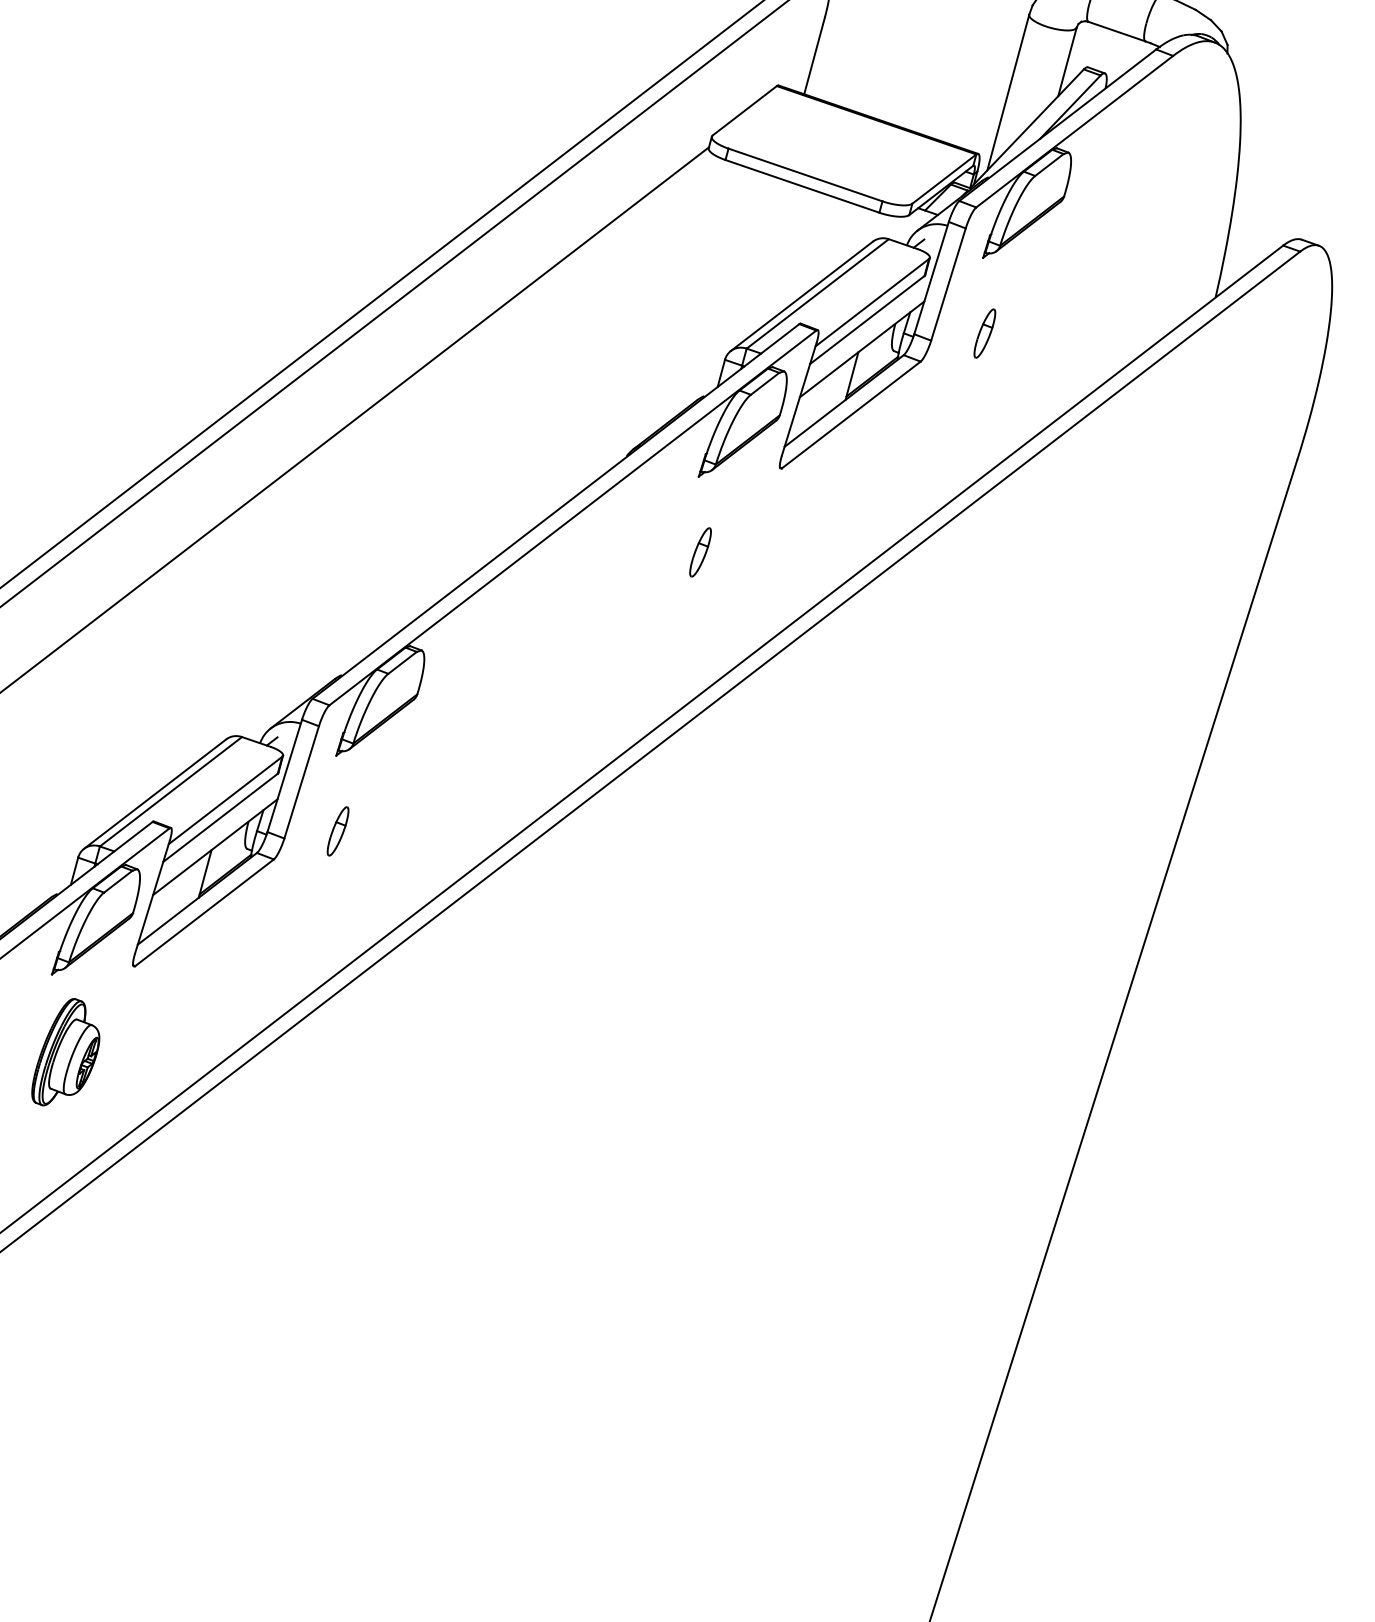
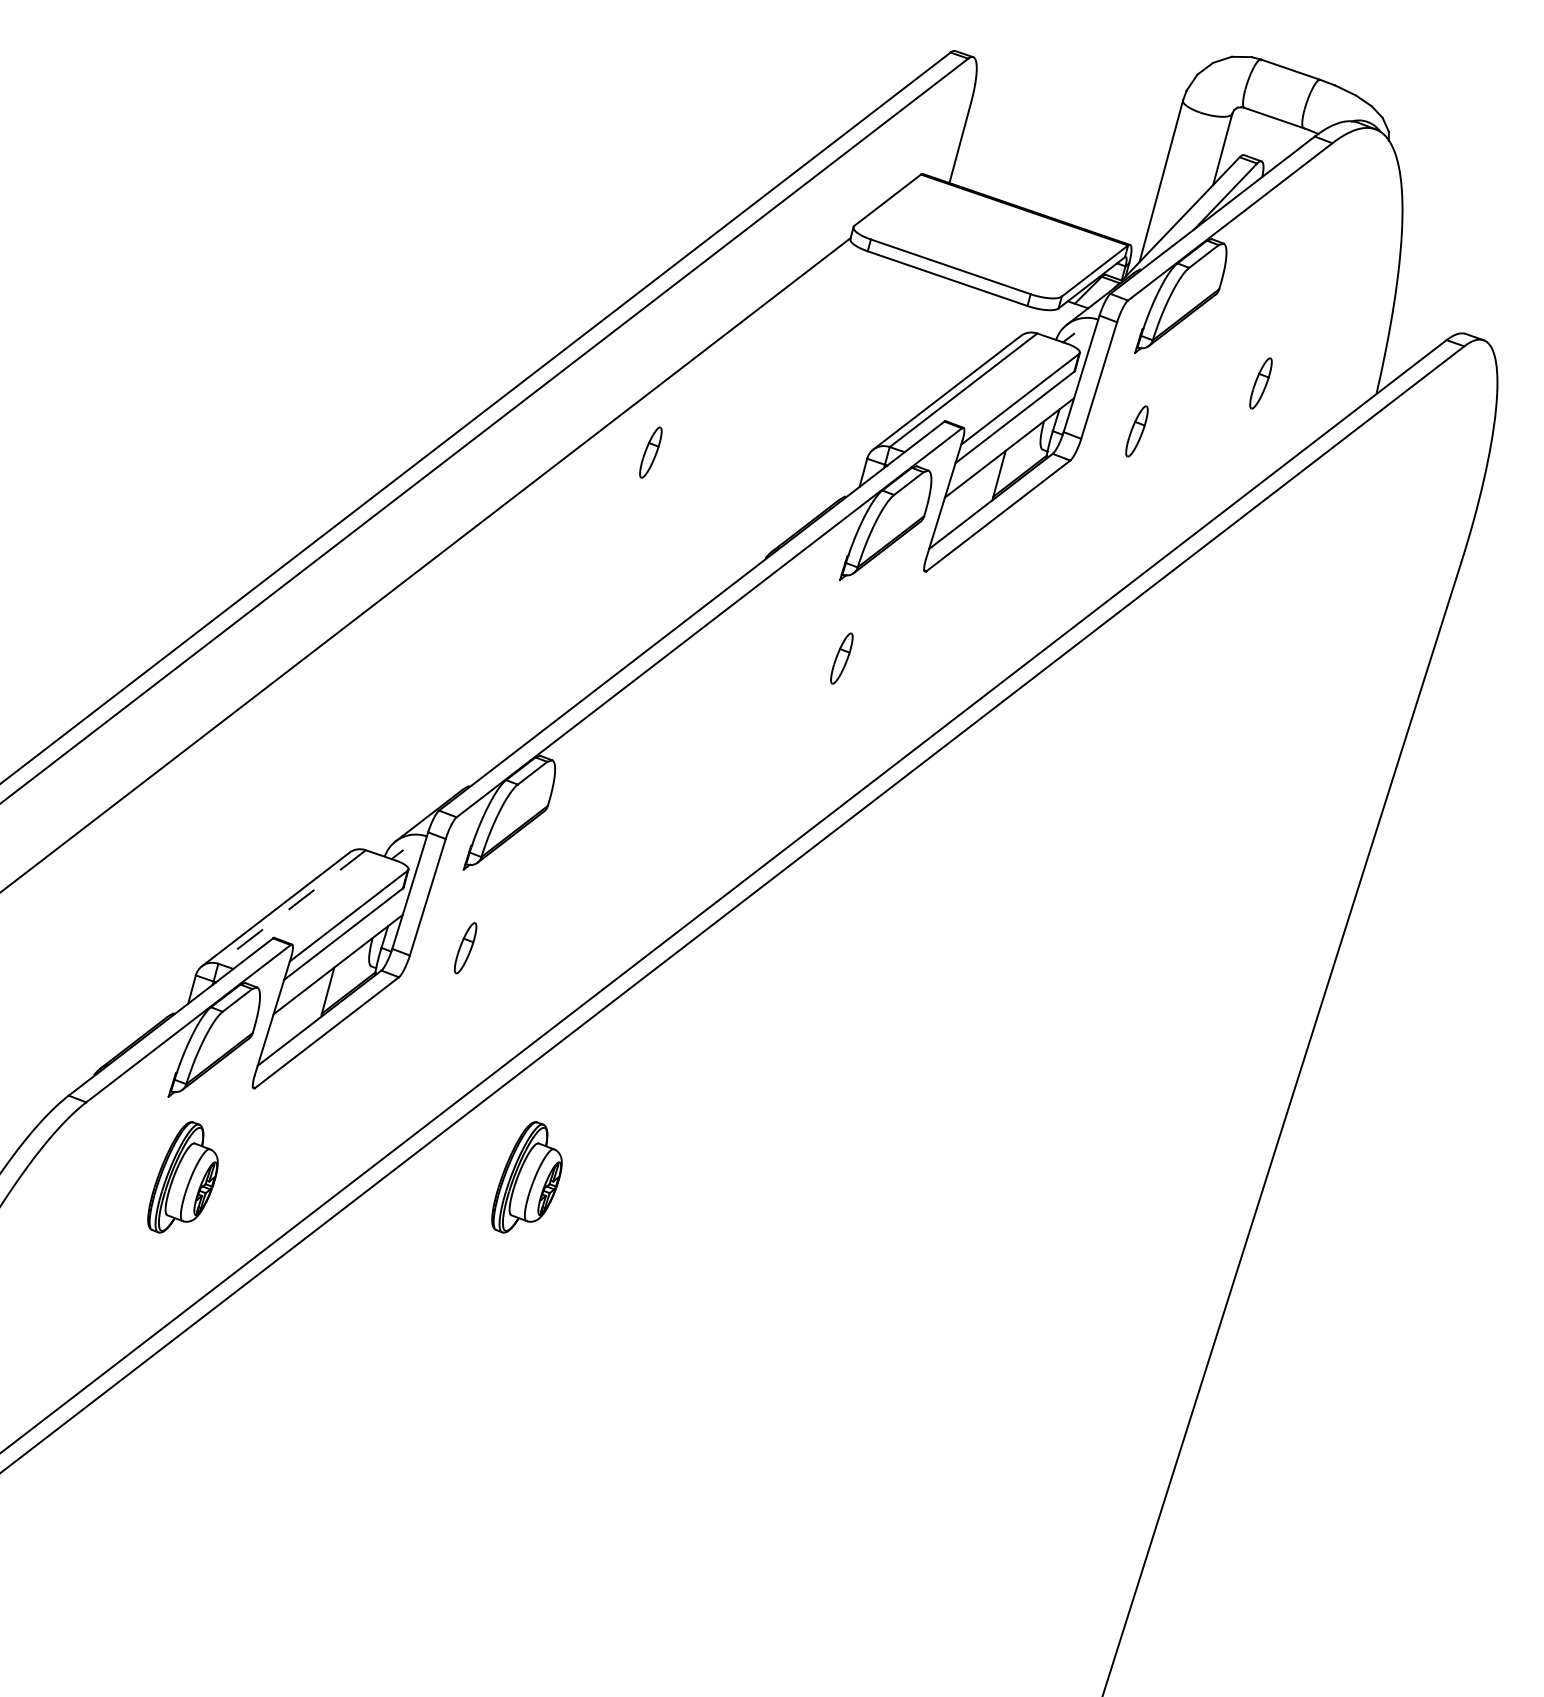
part: (1103, 287) -> (1260, 383), added
part: (516, 353) -> (650, 452), added
line: (170, 792) -> (291, 907), solid -> dashed
part: (396, 1052) -> (526, 1177), added

